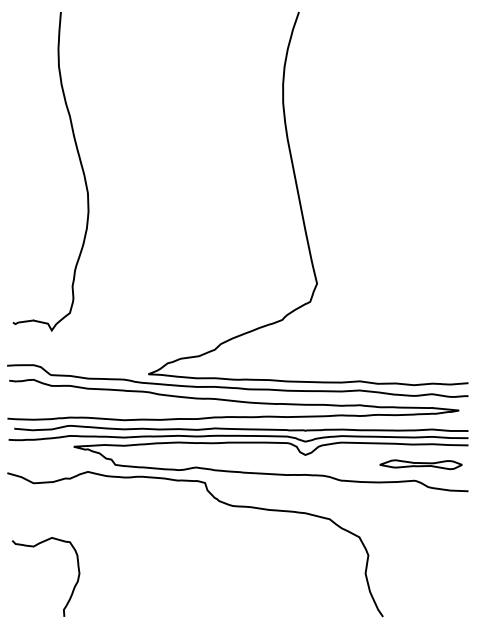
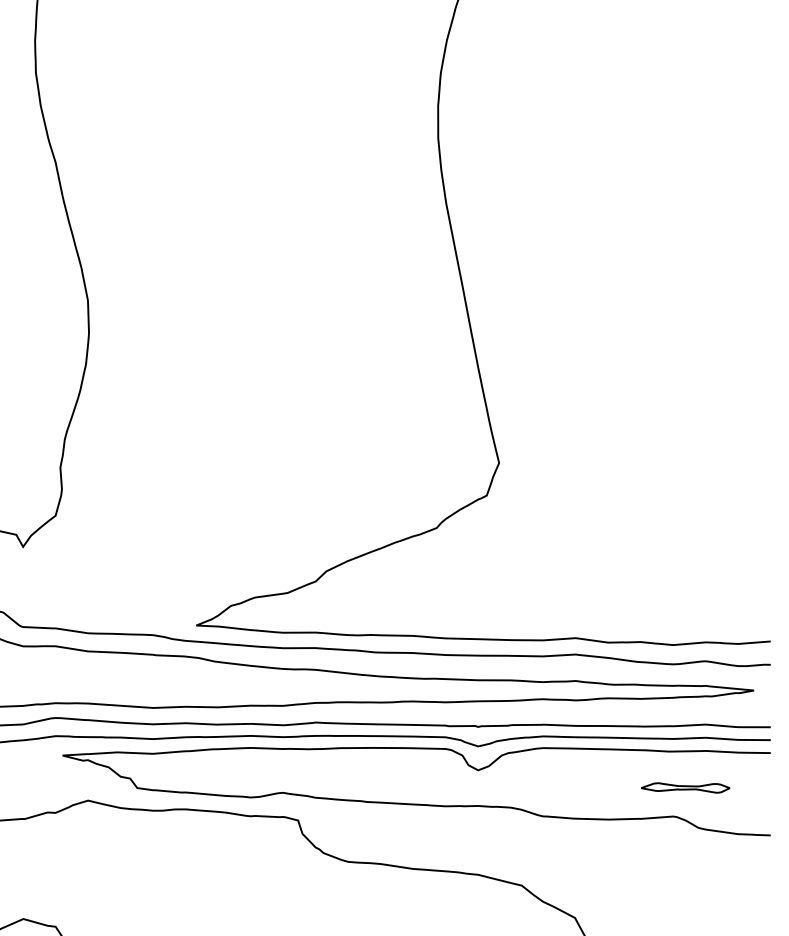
part: (420, 464) -> (684, 787), size x0.6

